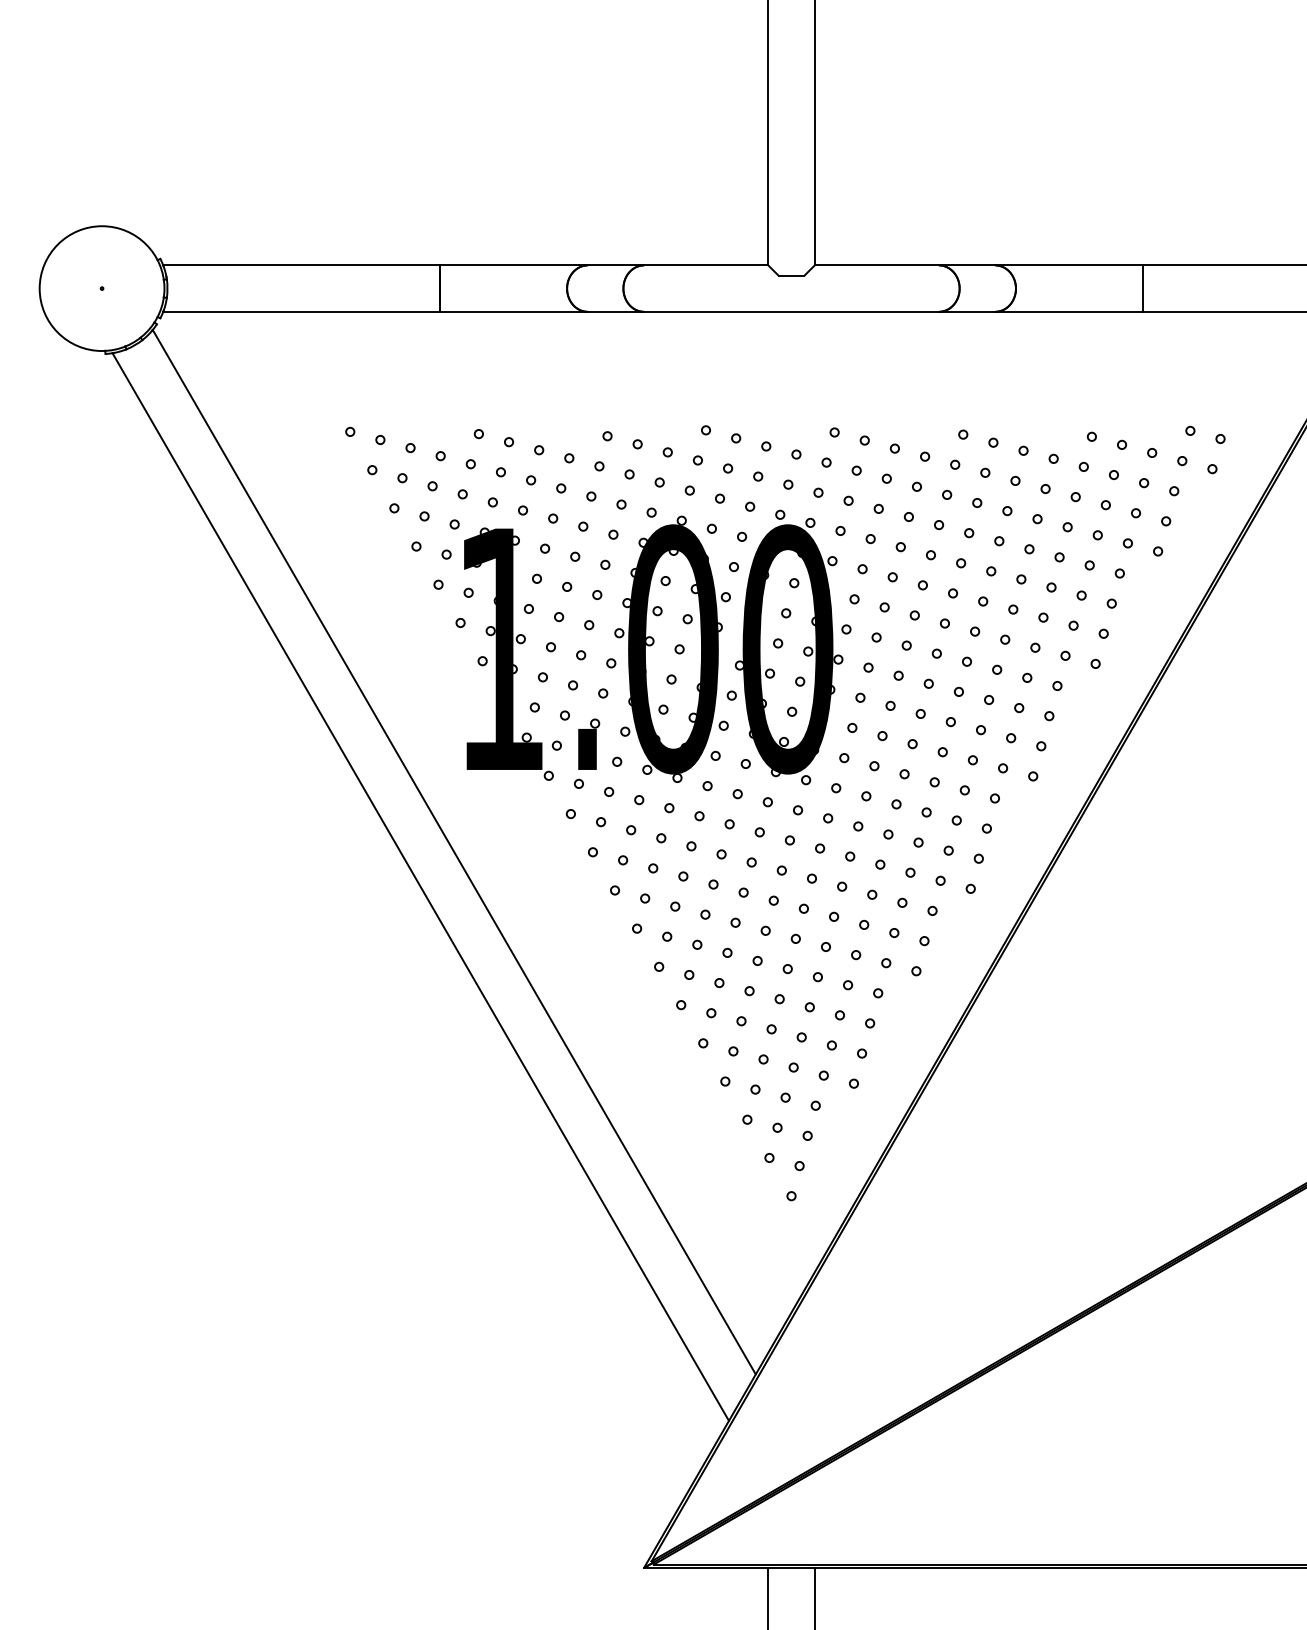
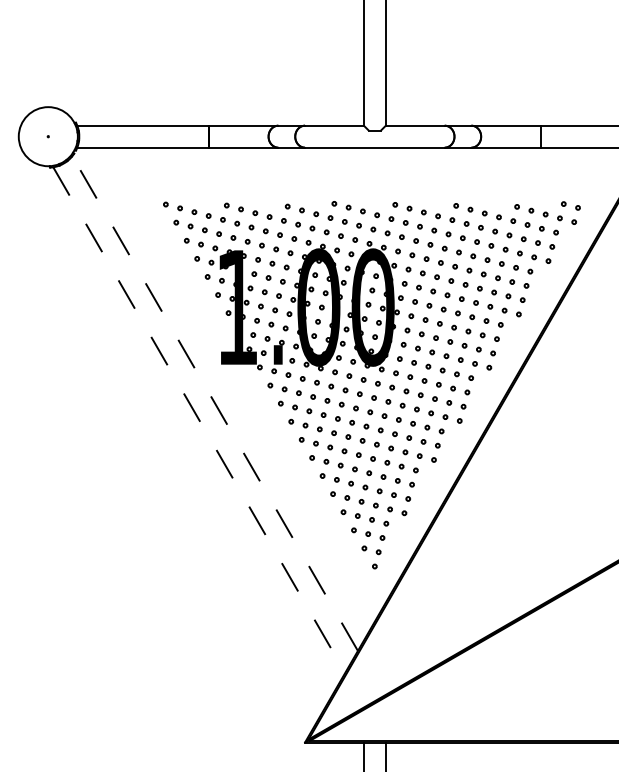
line: (455, 851) -> (215, 403), solid -> dashed
line: (421, 887) -> (199, 420), solid -> dashed

